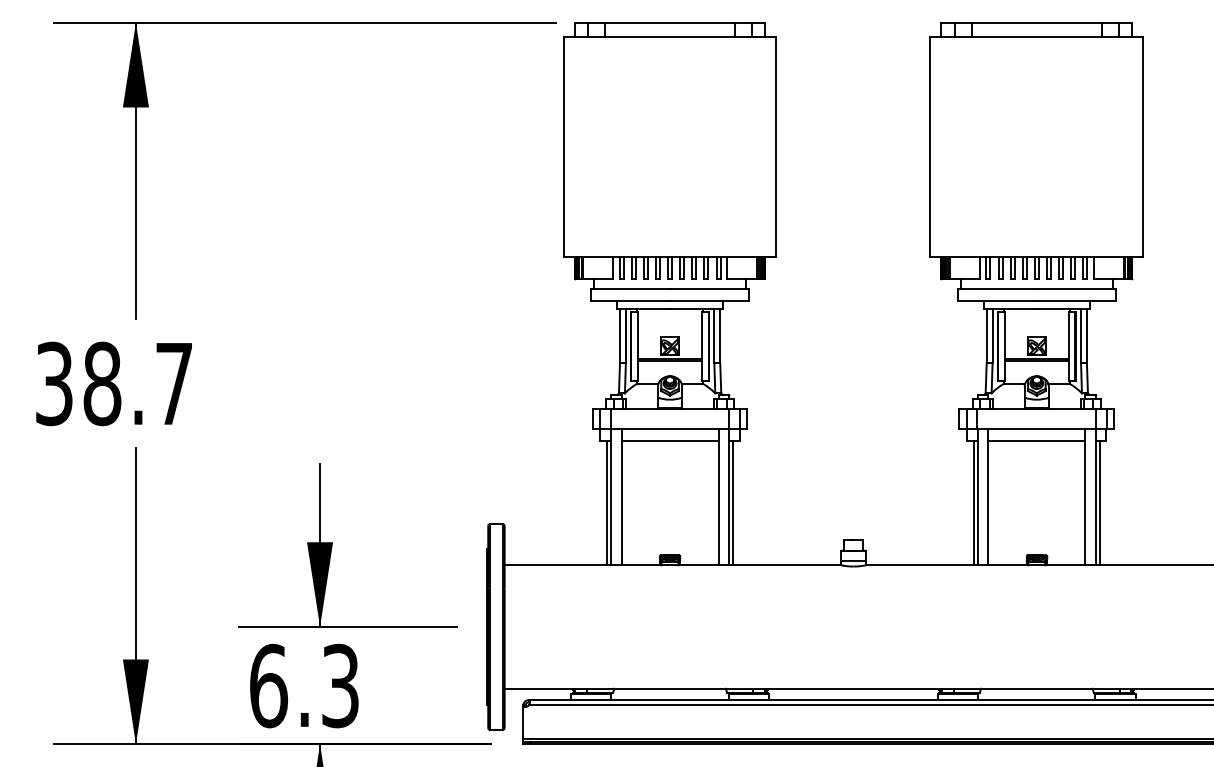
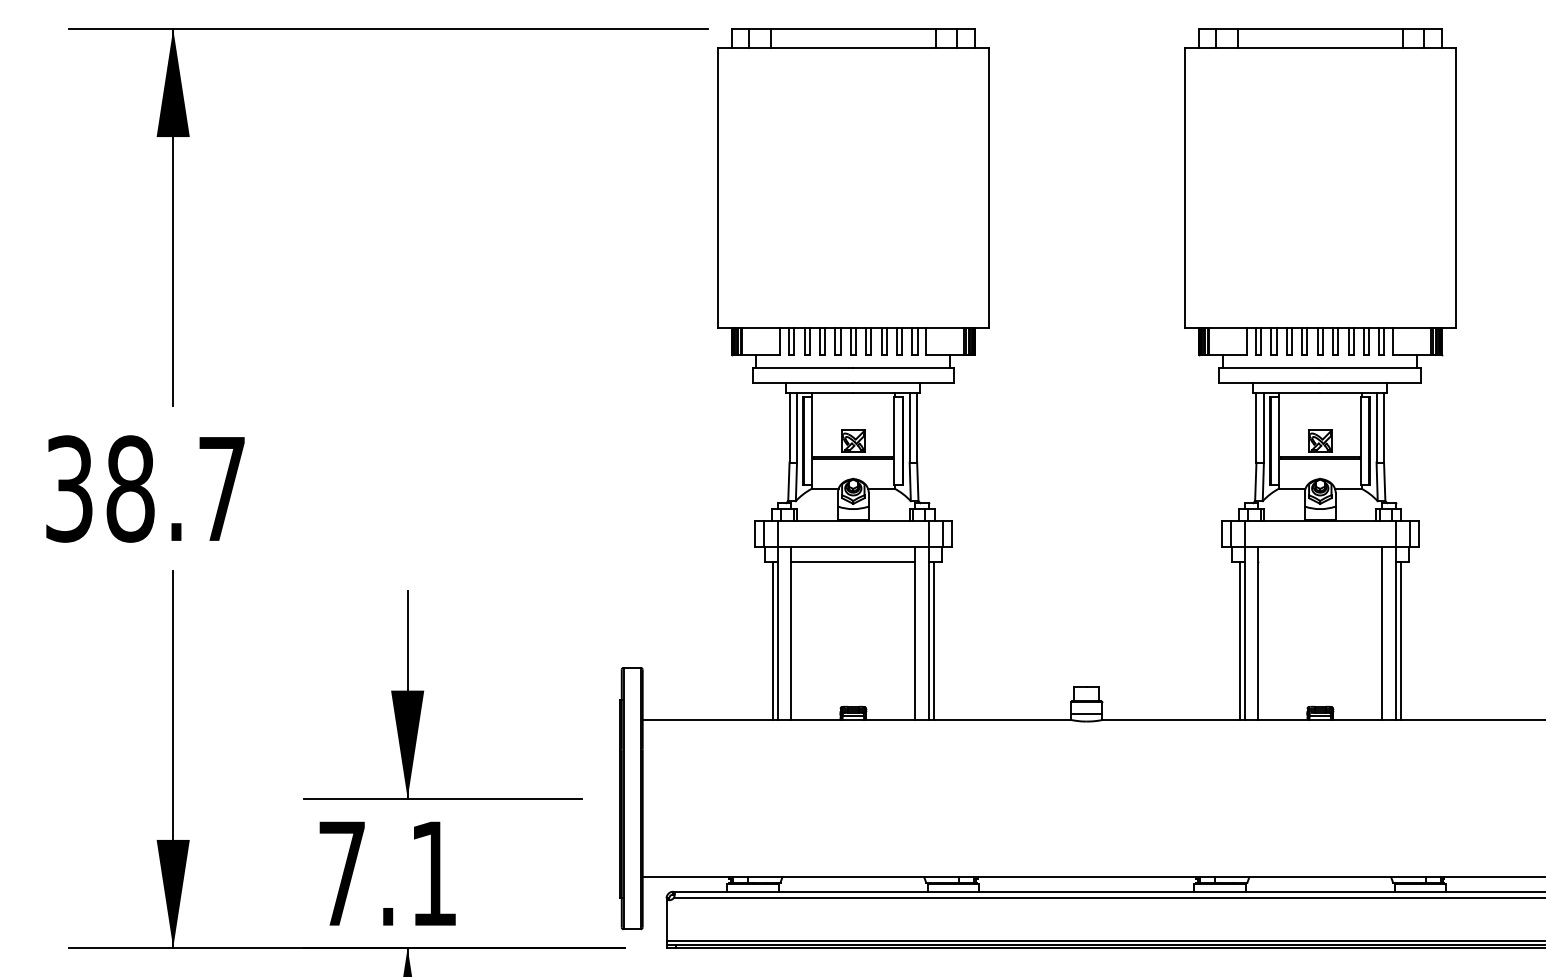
line: (1037, 440) -> (1320, 561), removed
text: (304, 685) -> (387, 873), 6.3 -> 7.1

